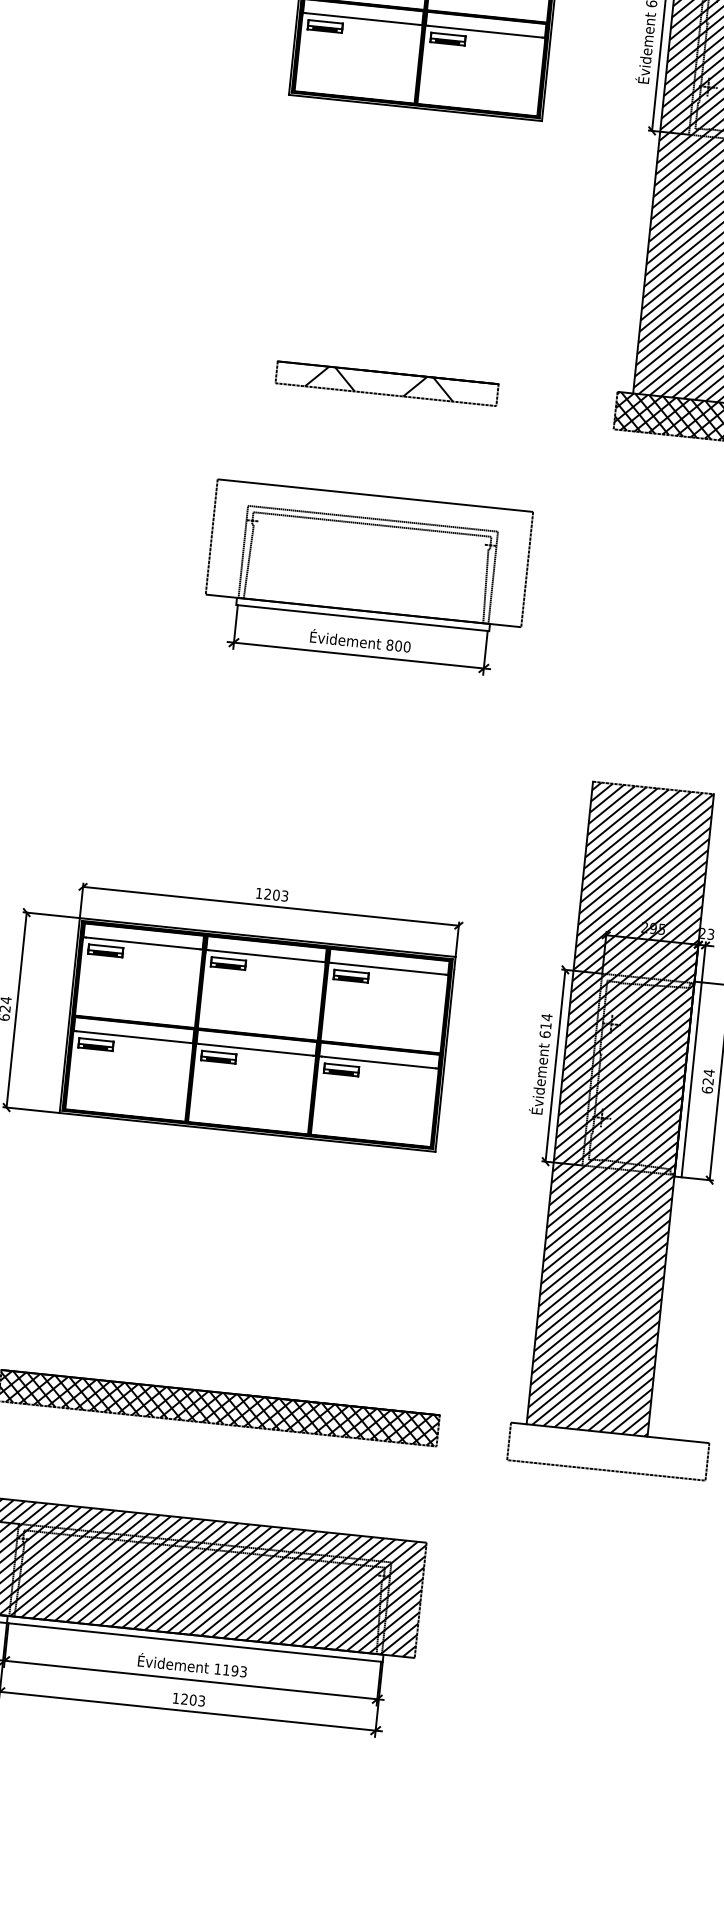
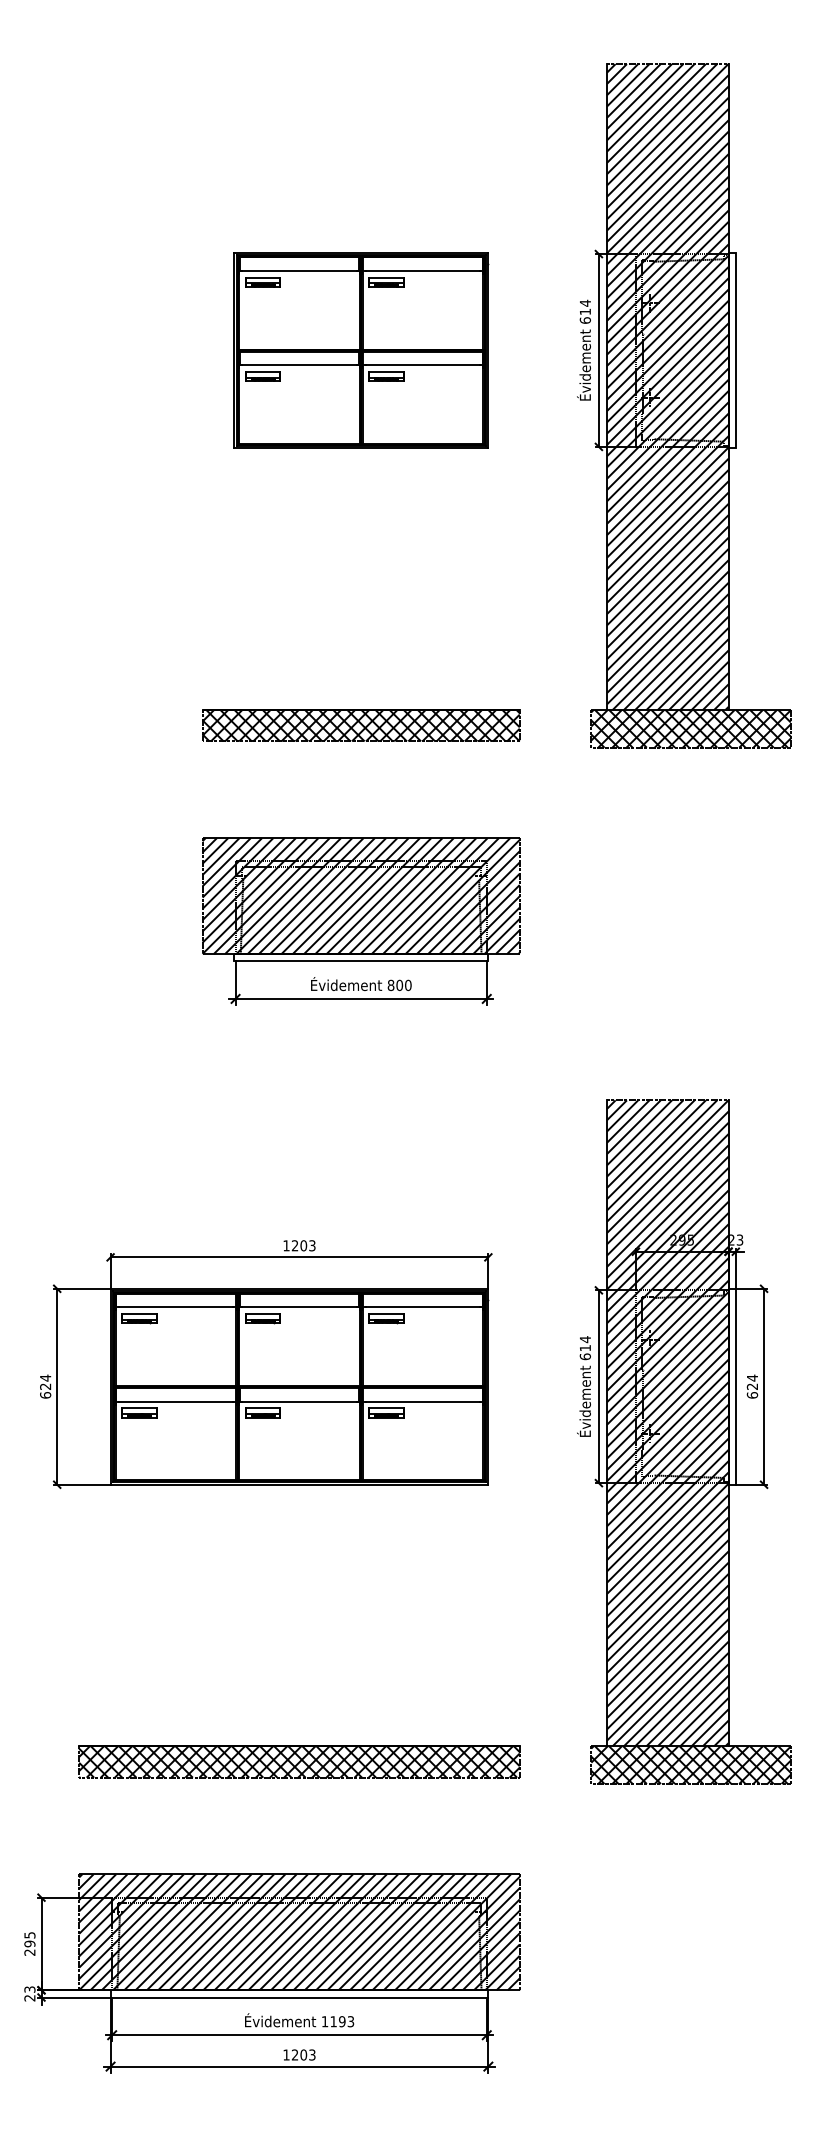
part: (387, 383) -> (361, 725), size x1.43
hatch: (368, 553) -> (360, 896), added
hatch: (607, 1450) -> (690, 1764), added

